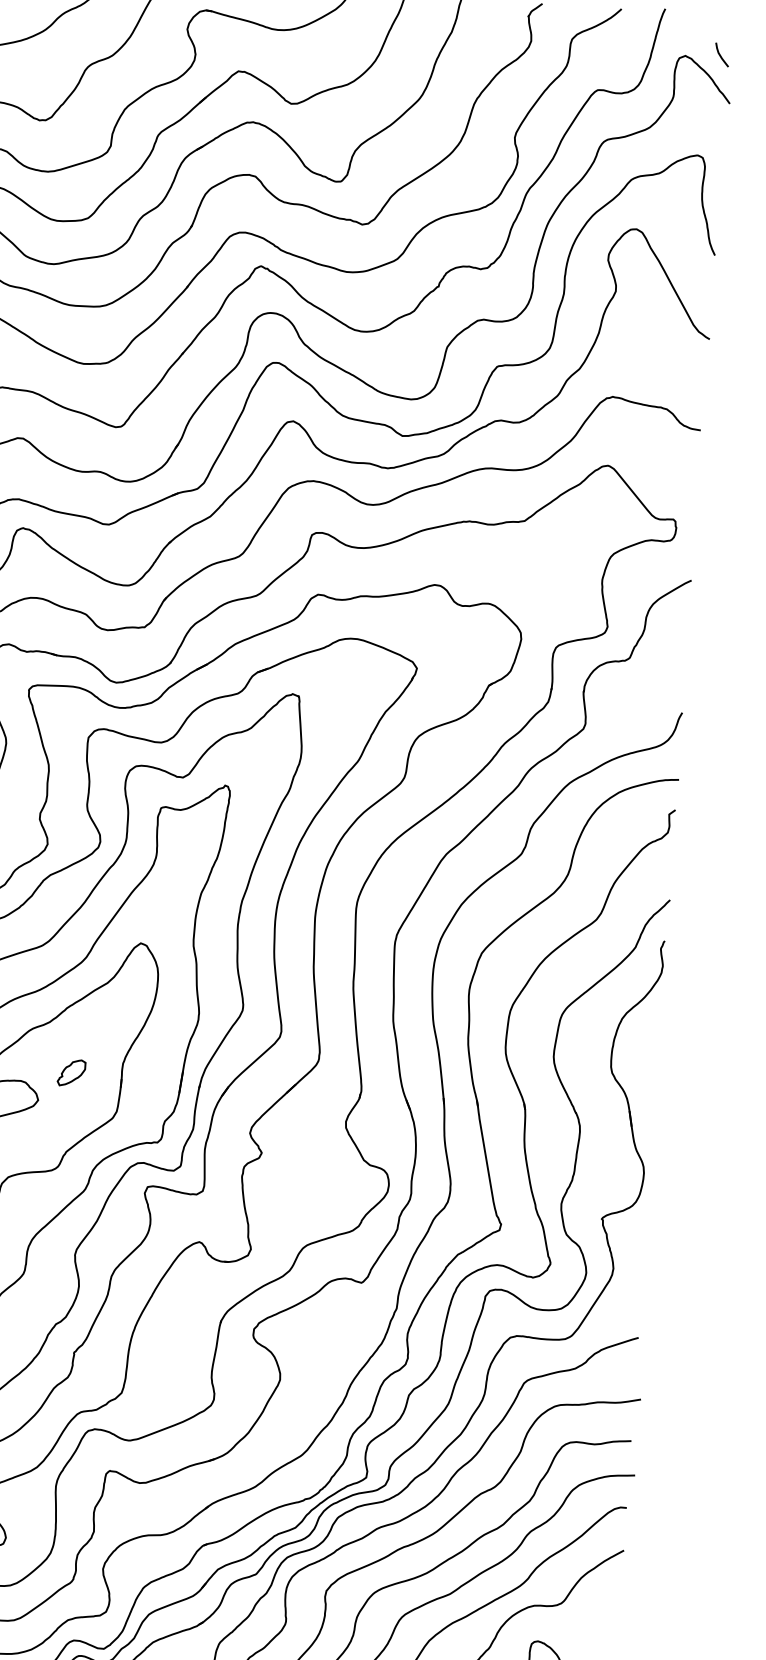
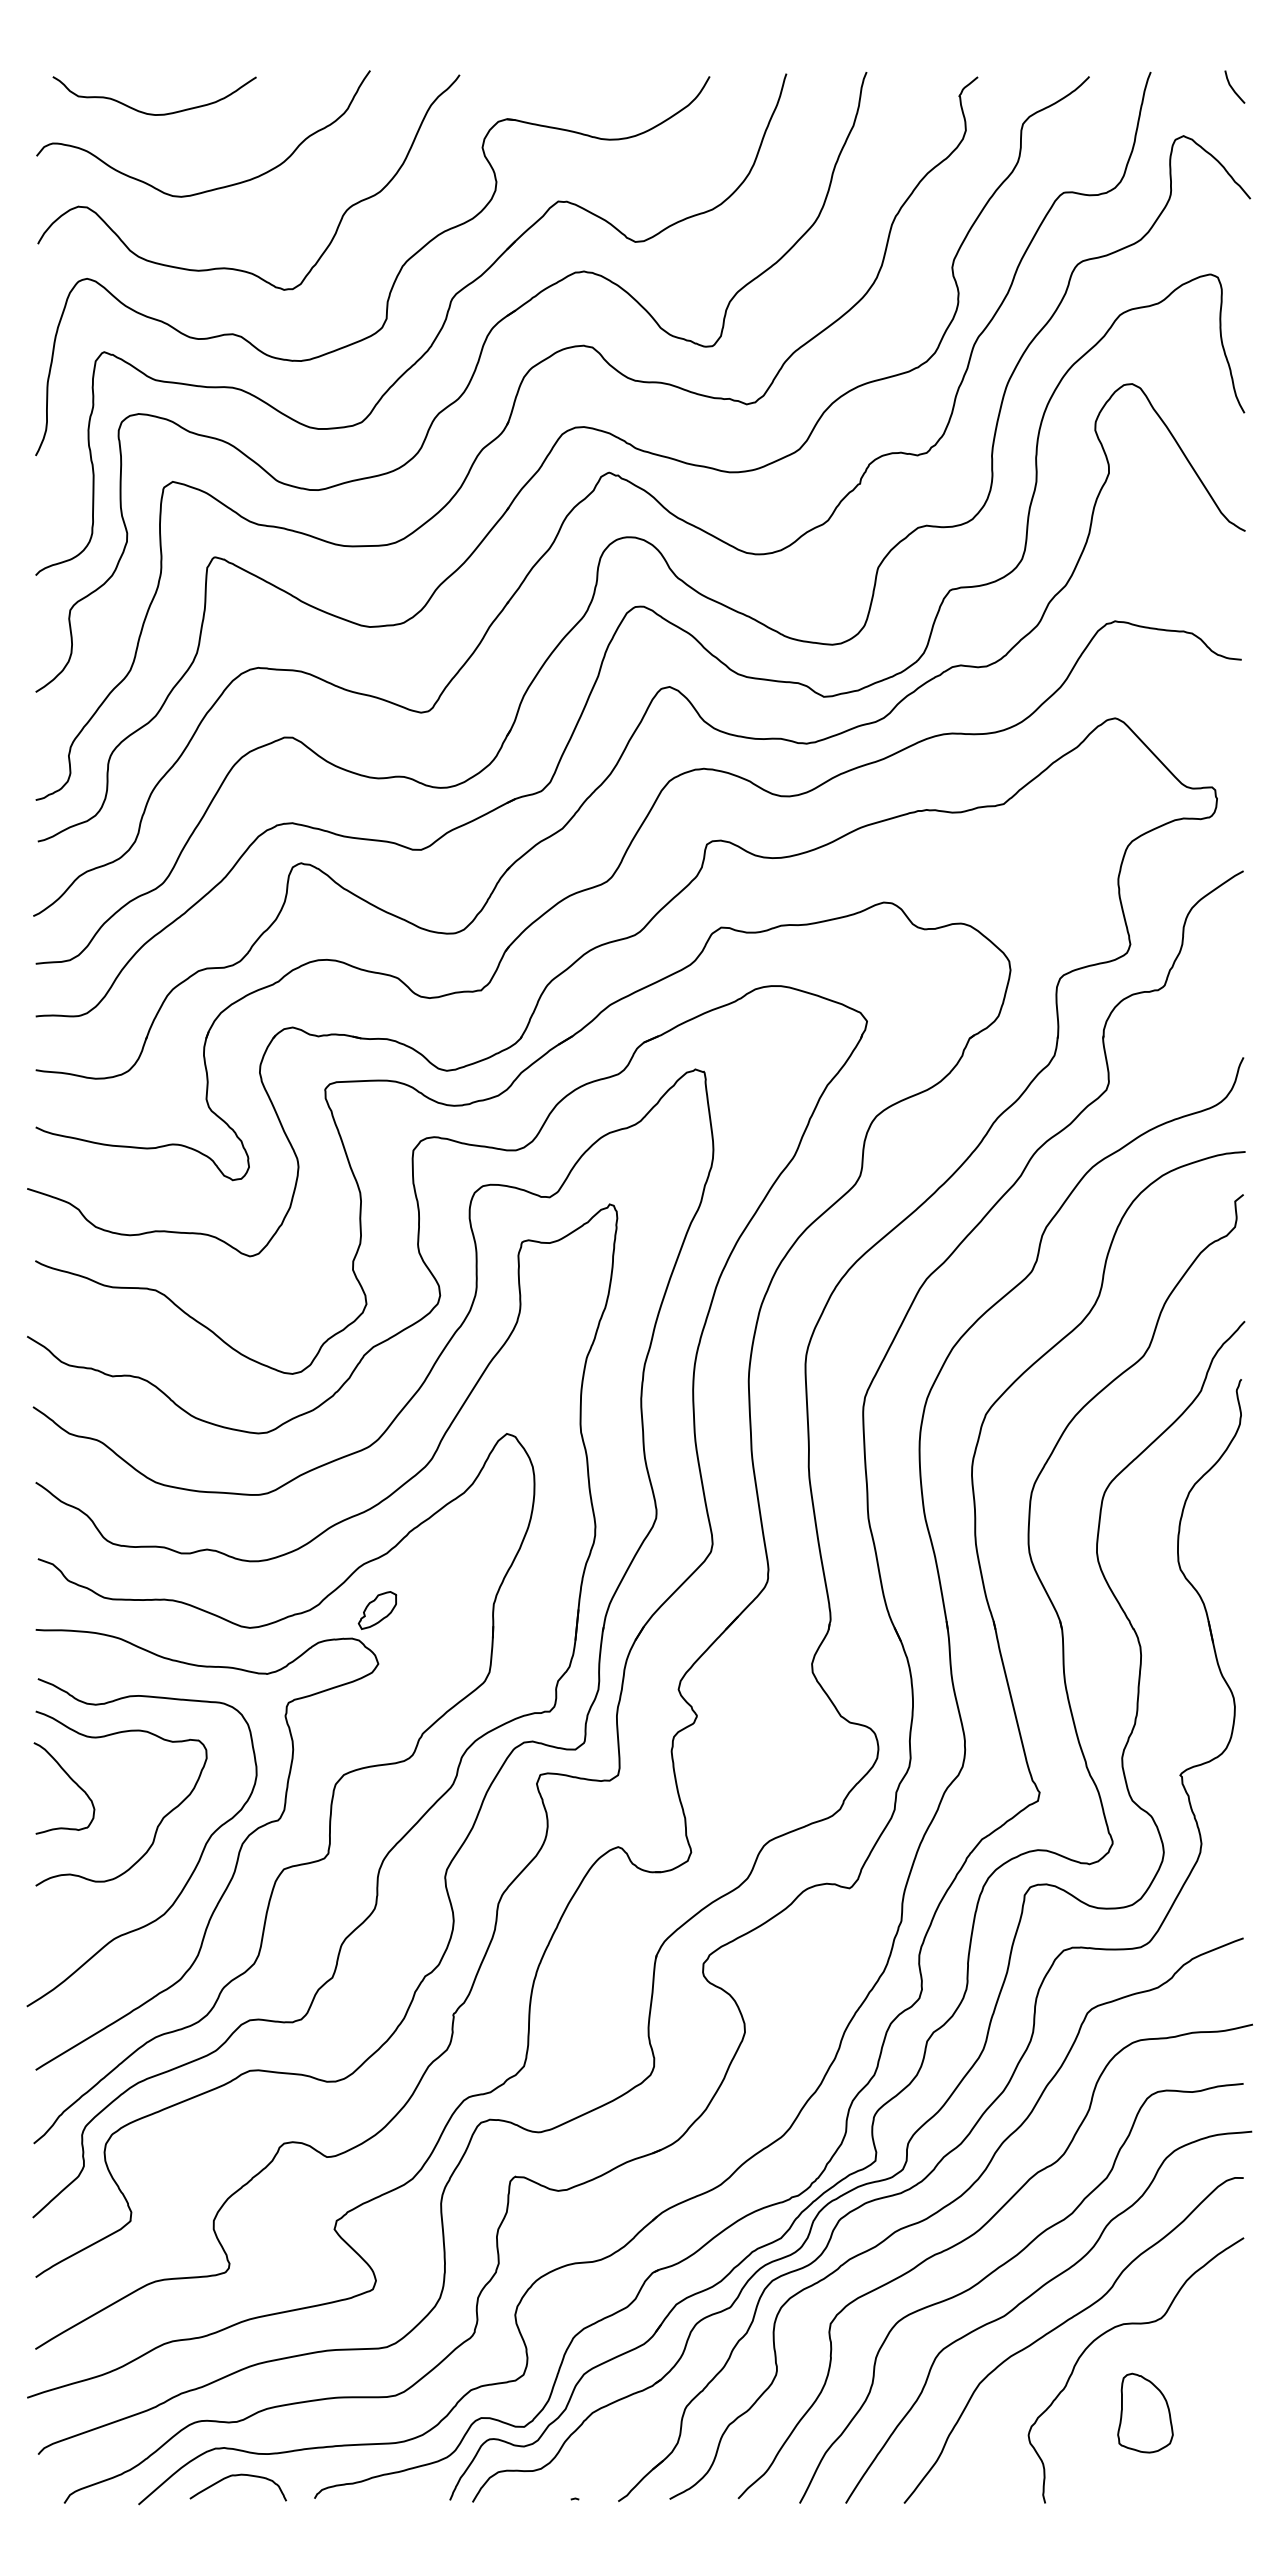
curve: (720, 54) -> (1232, 86), moved
part: (71, 1072) -> (377, 1610), moved

